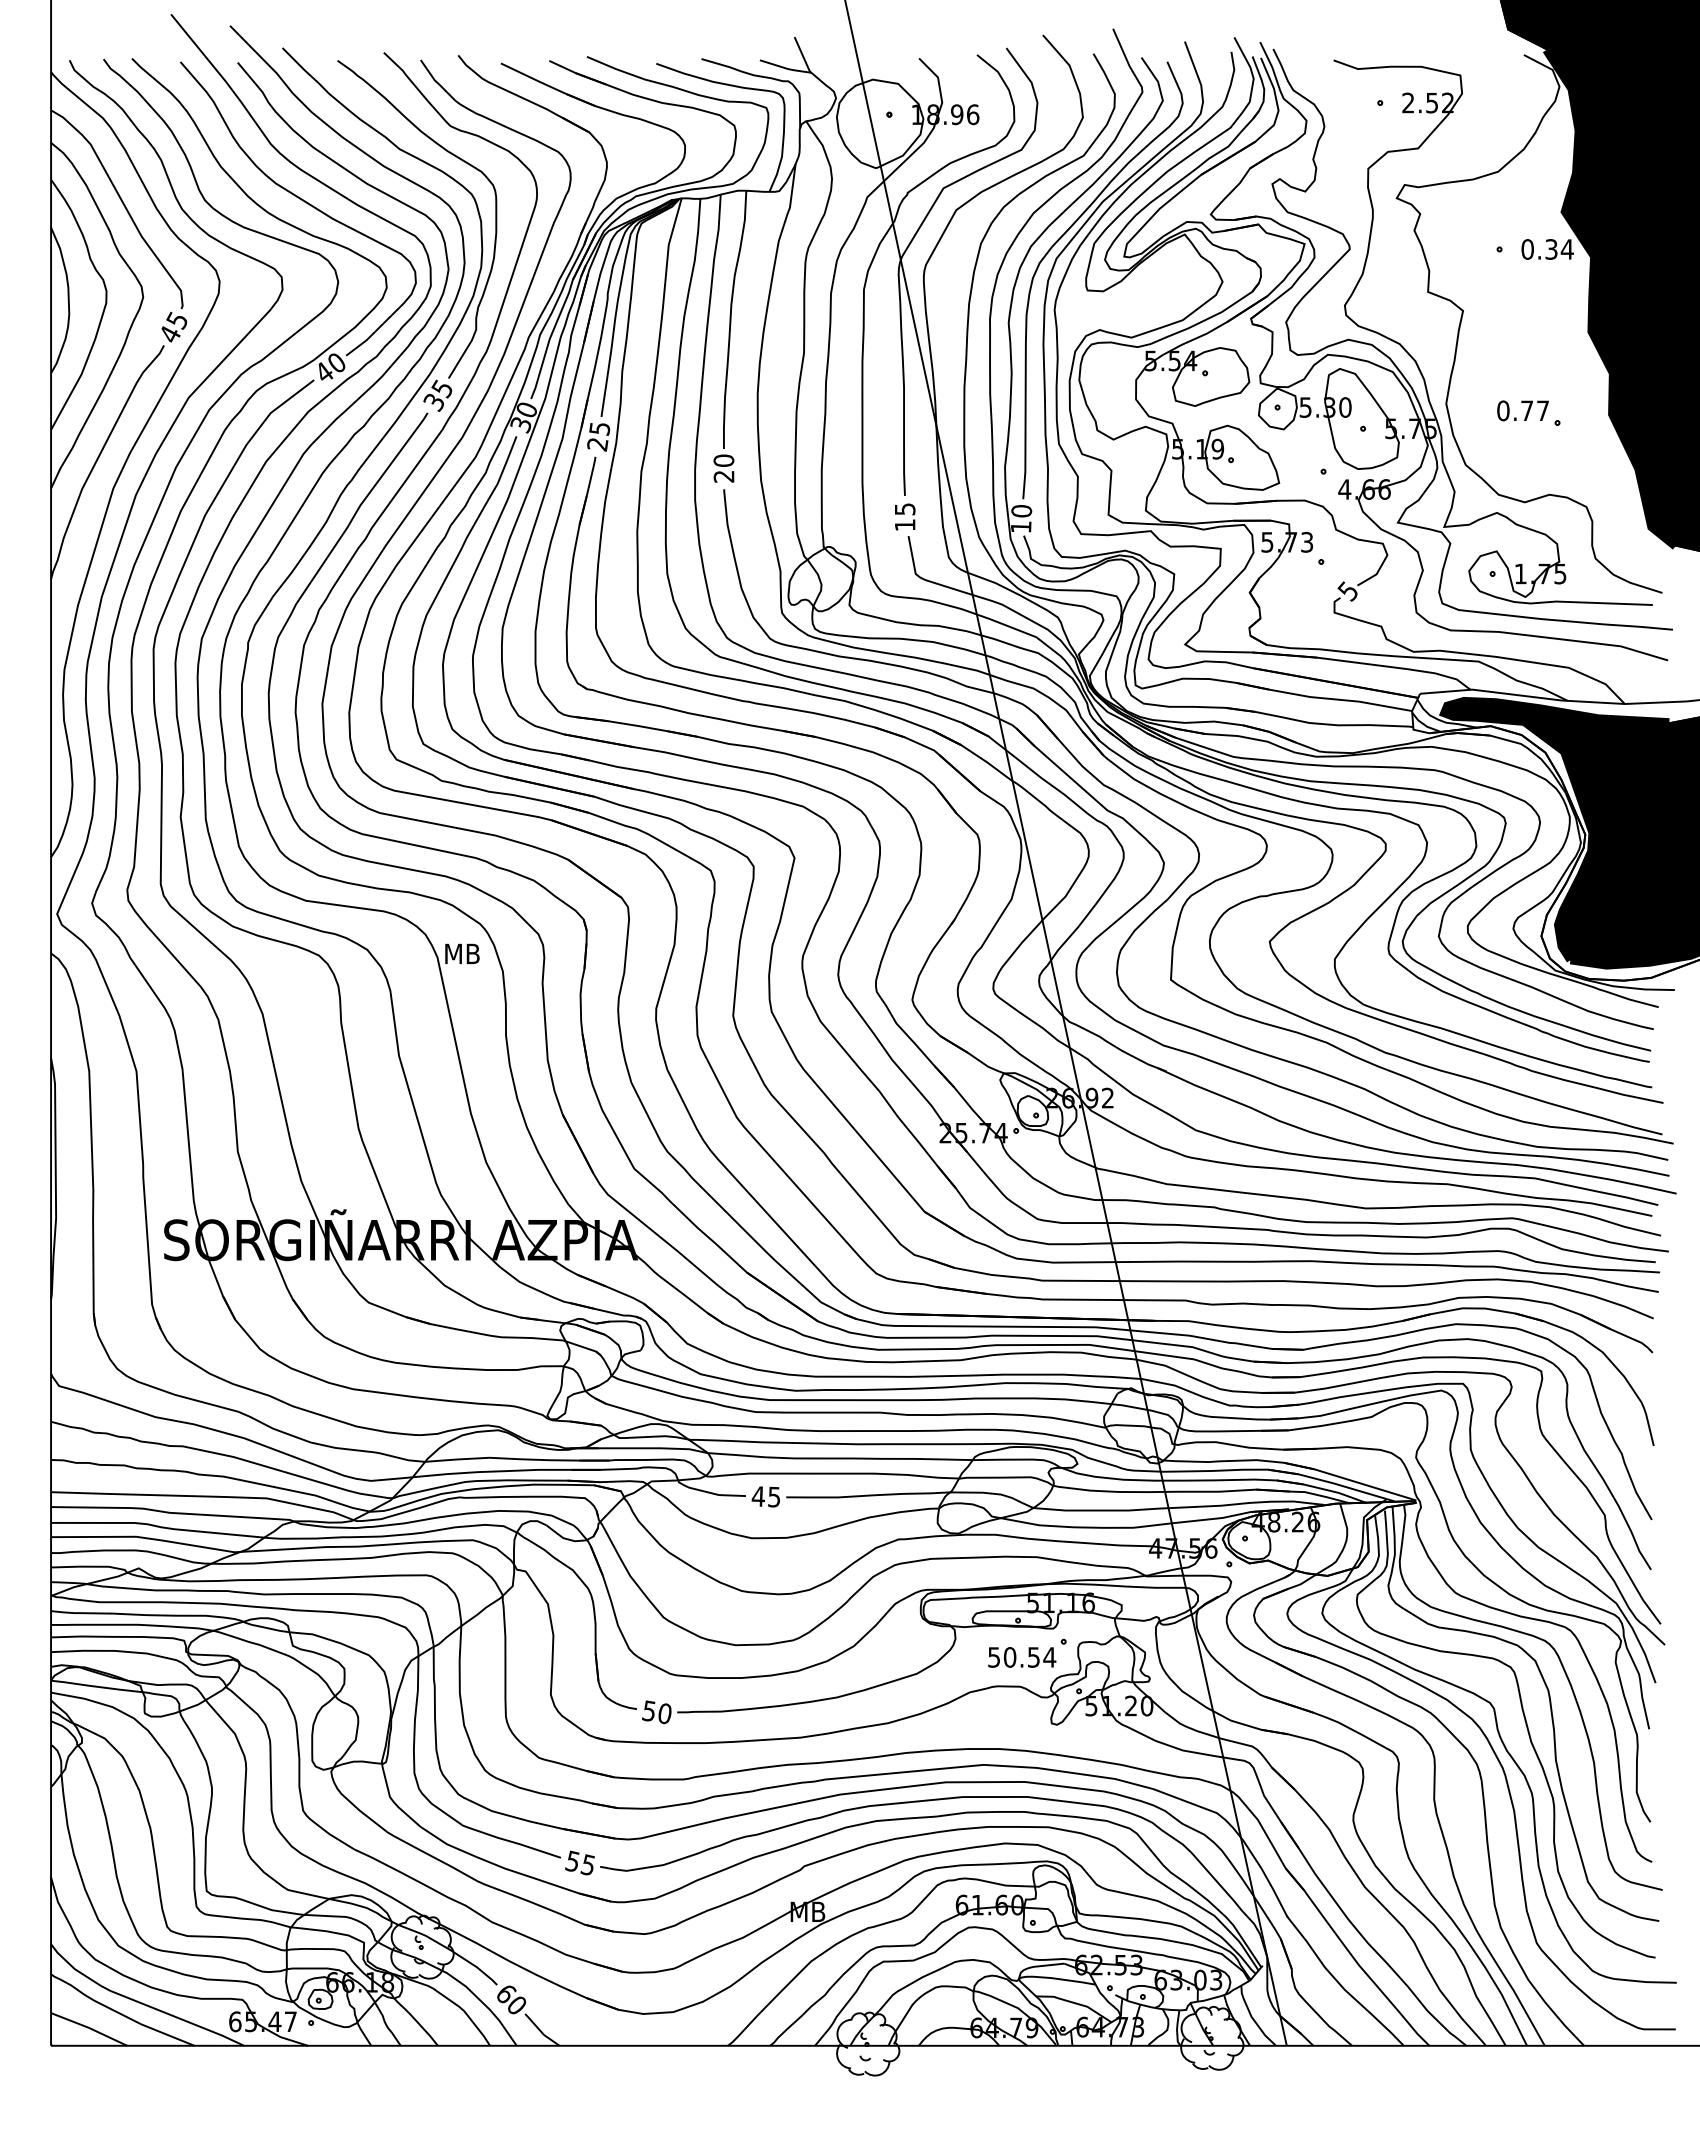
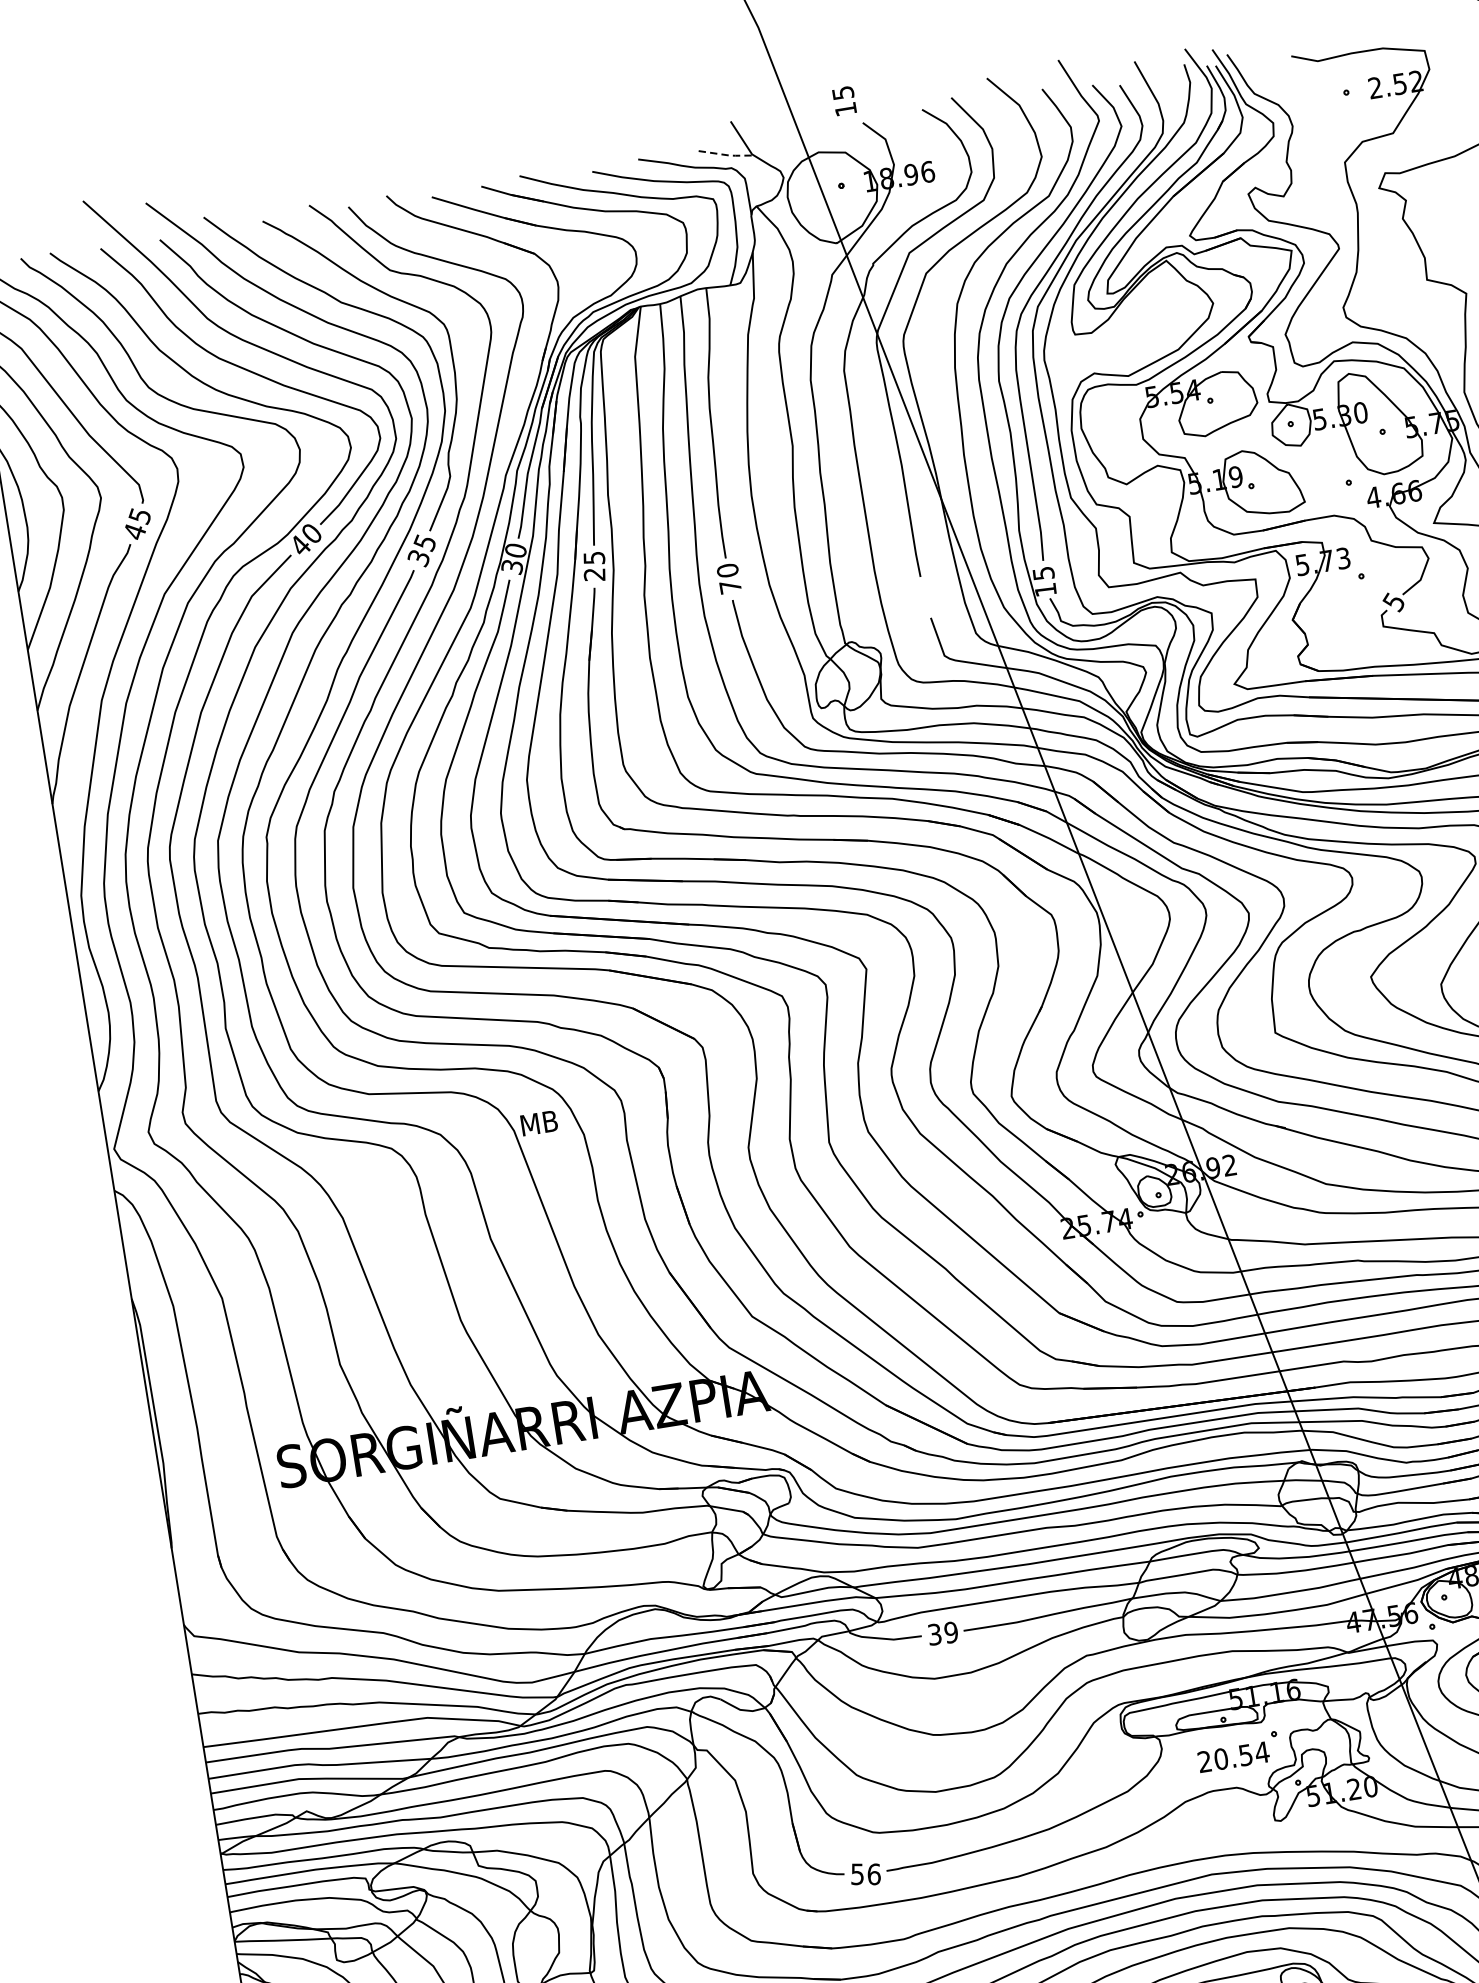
line: (786, 68) -> (727, 155), solid -> dashed
text: (723, 476) -> (729, 586), 20 -> 70
text: (1021, 511) -> (1043, 573), 10 -> 15
text: (905, 516) -> (844, 100), moved
text: (765, 1496) -> (942, 1633), 45 -> 39
text: (993, 1657) -> (1204, 1761), 50.54 -> 20.54
text: (664, 1713) -> (873, 1874), 50 -> 56

